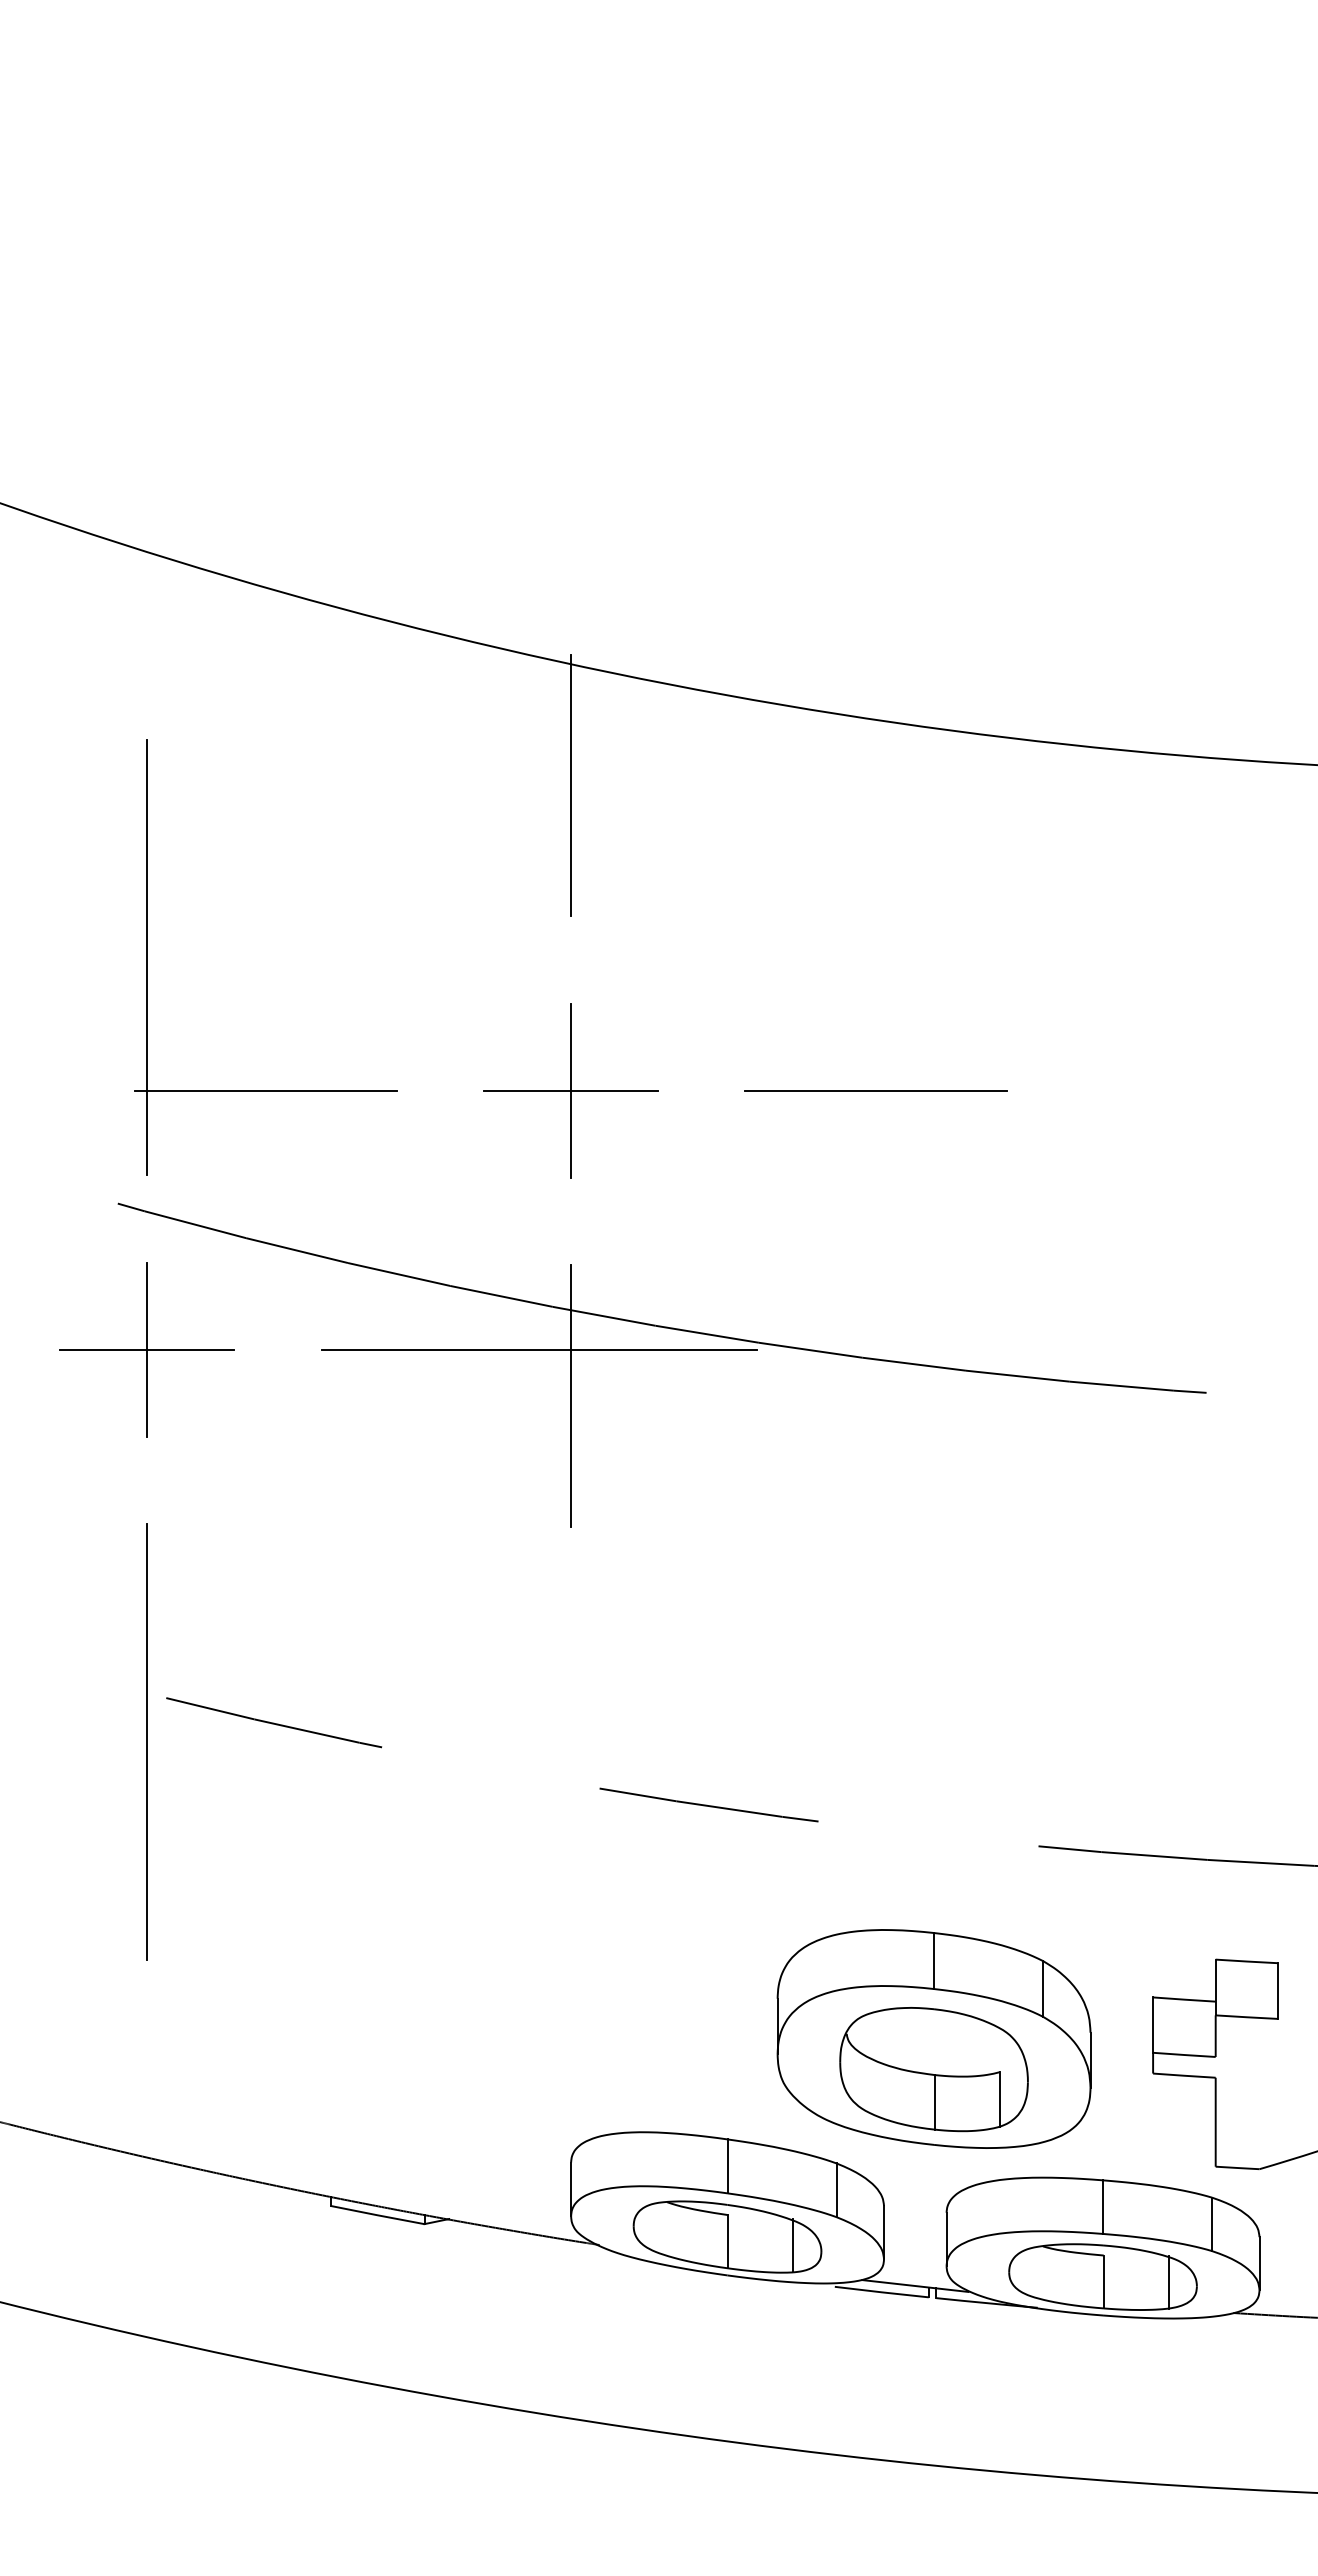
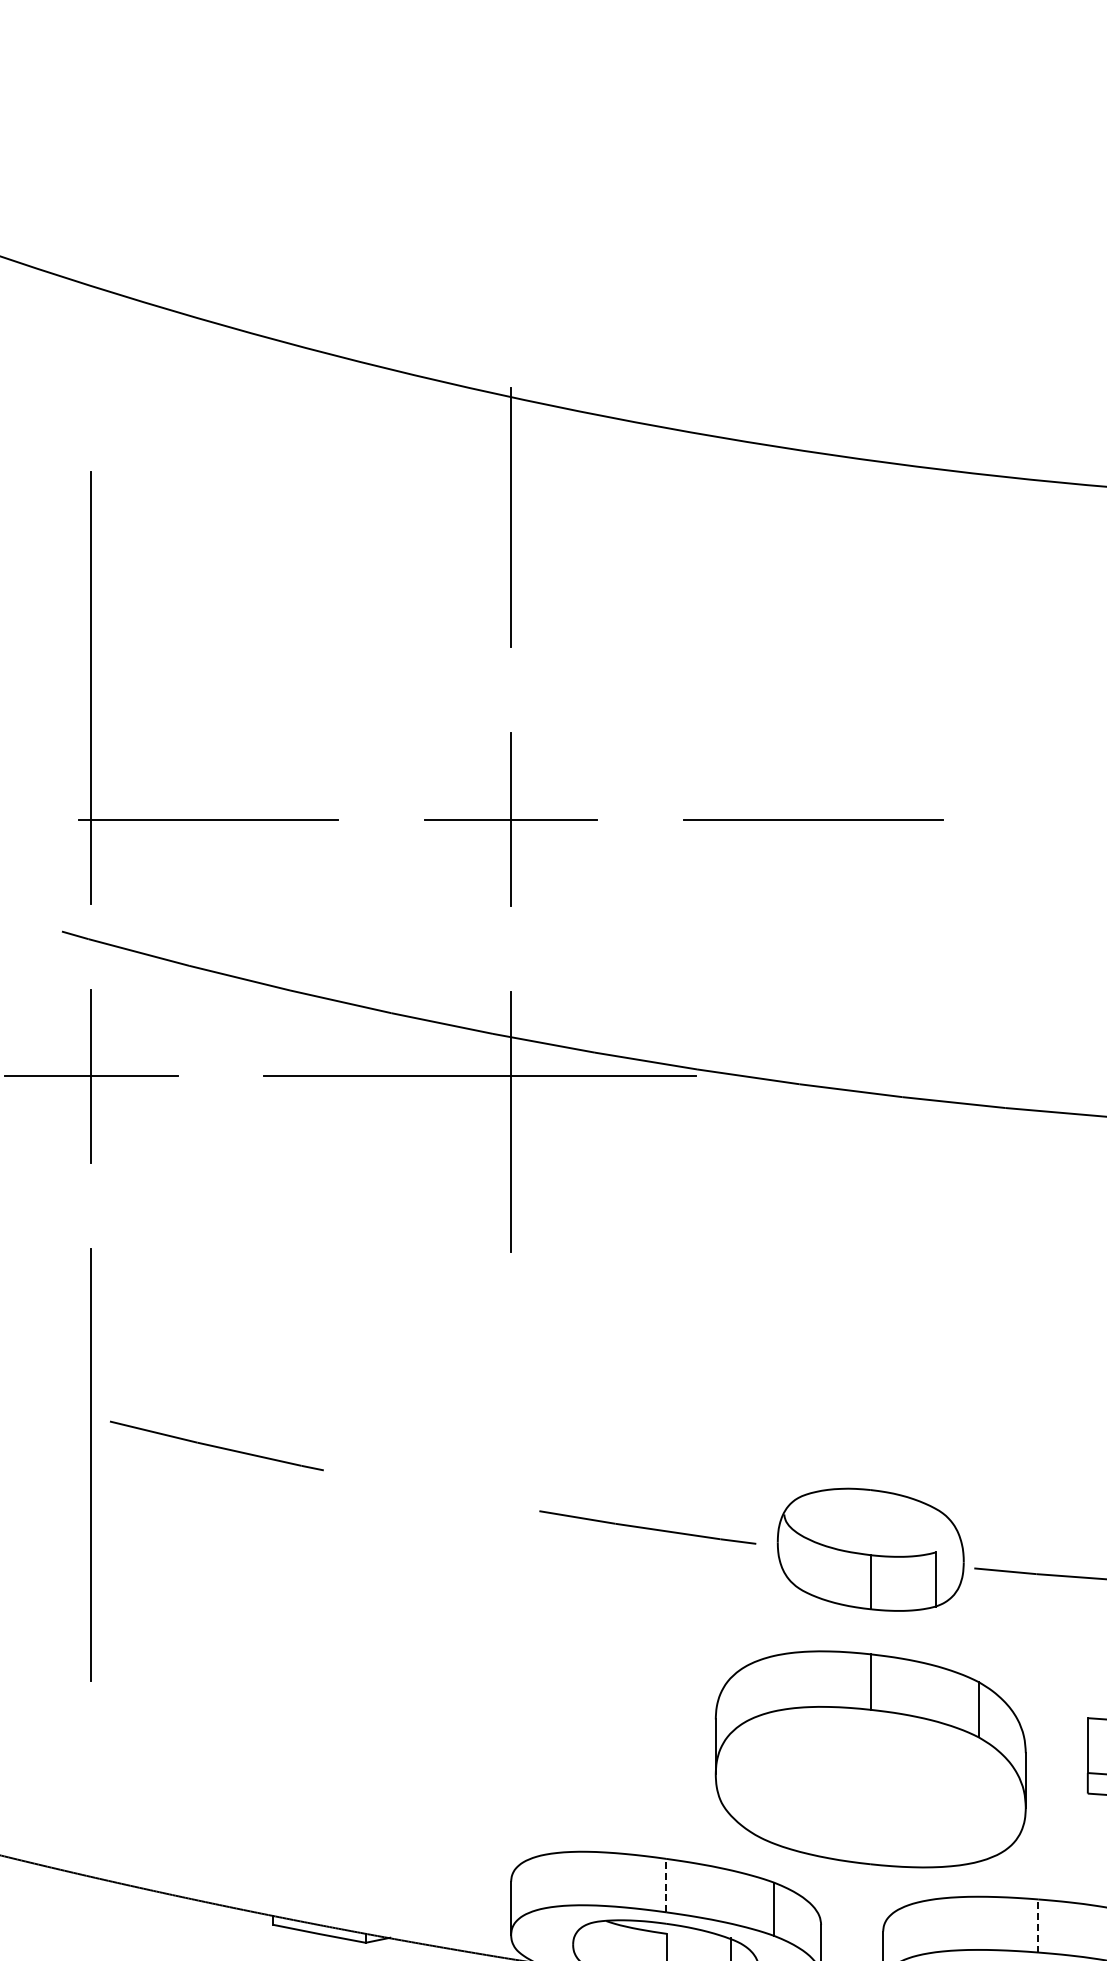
part: (933, 2069) -> (870, 1549), moved
line: (727, 2166) -> (666, 1885), solid -> dashed
line: (1103, 2207) -> (1038, 1926), solid -> dashed

